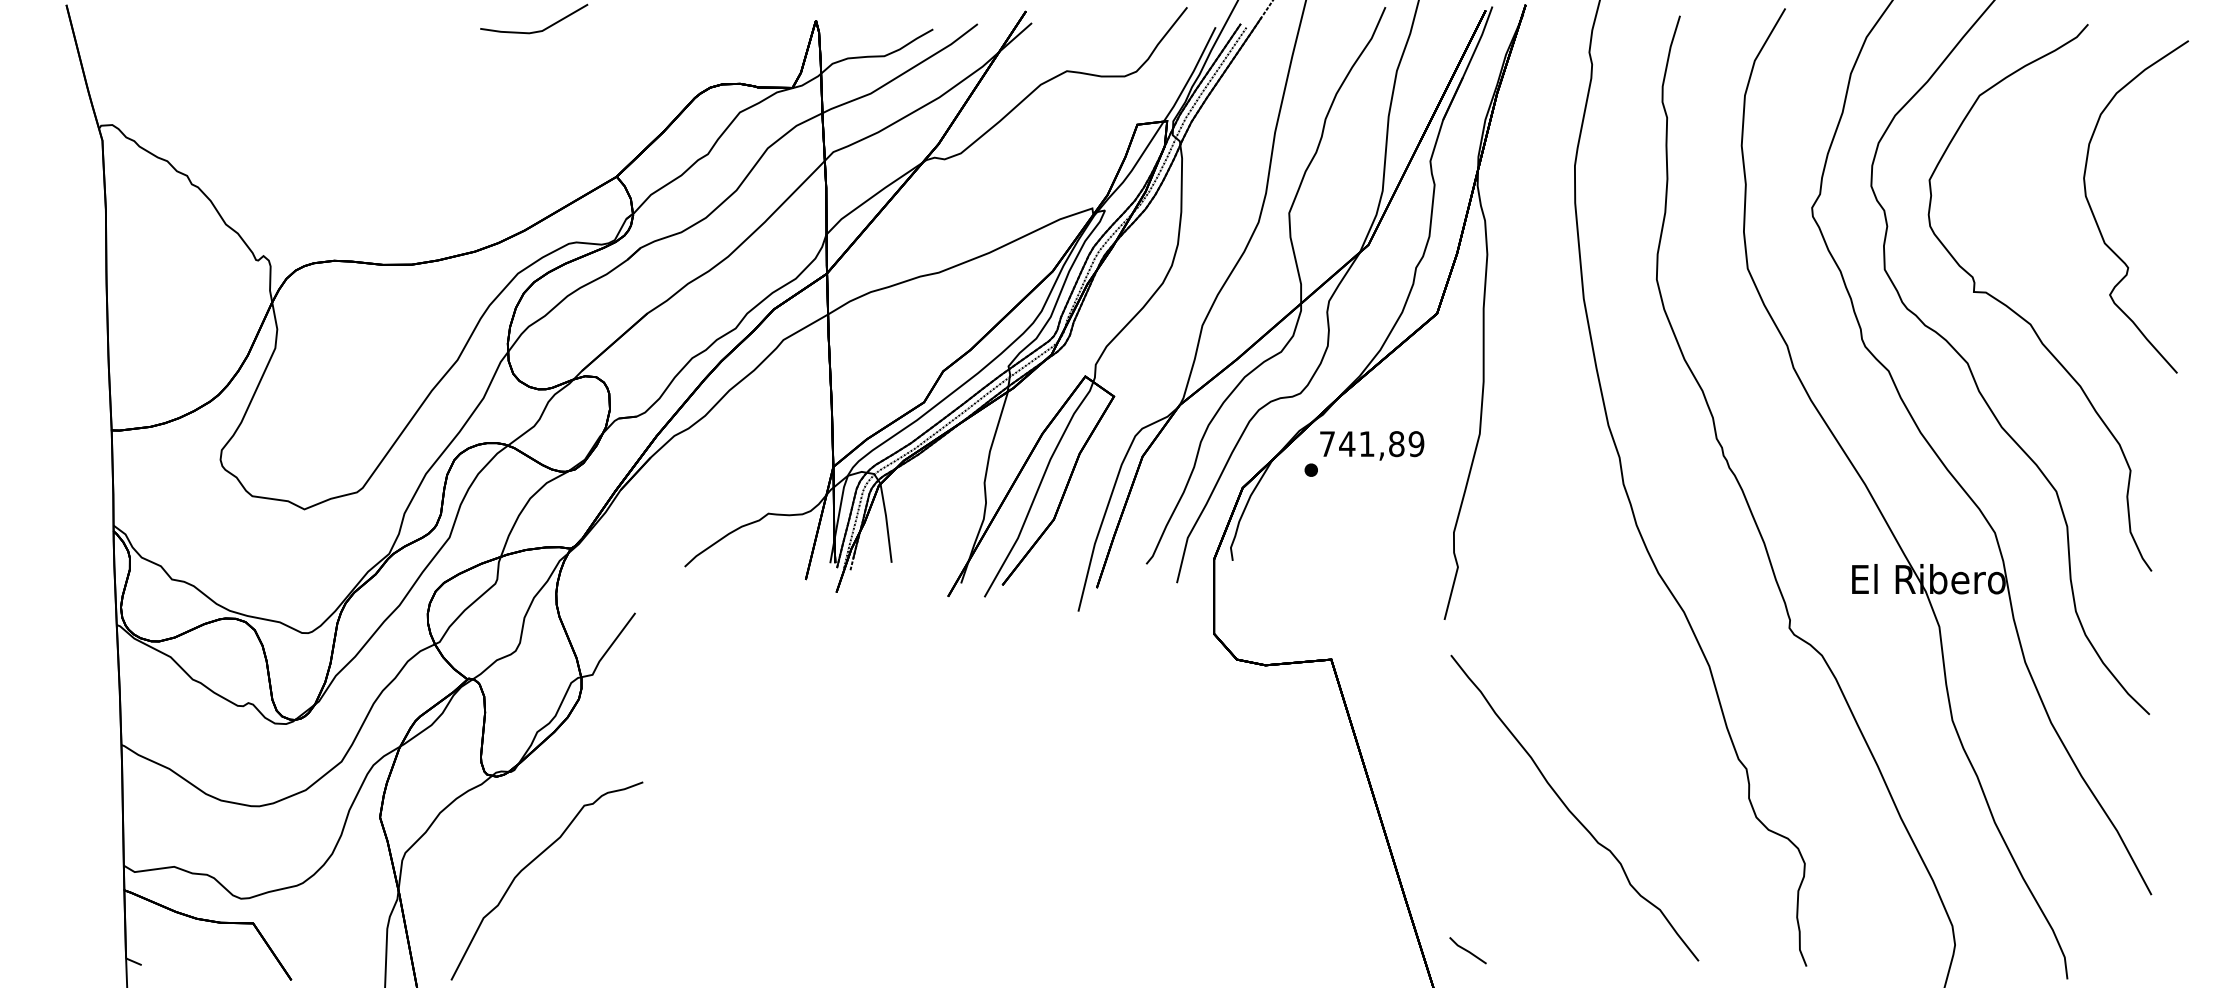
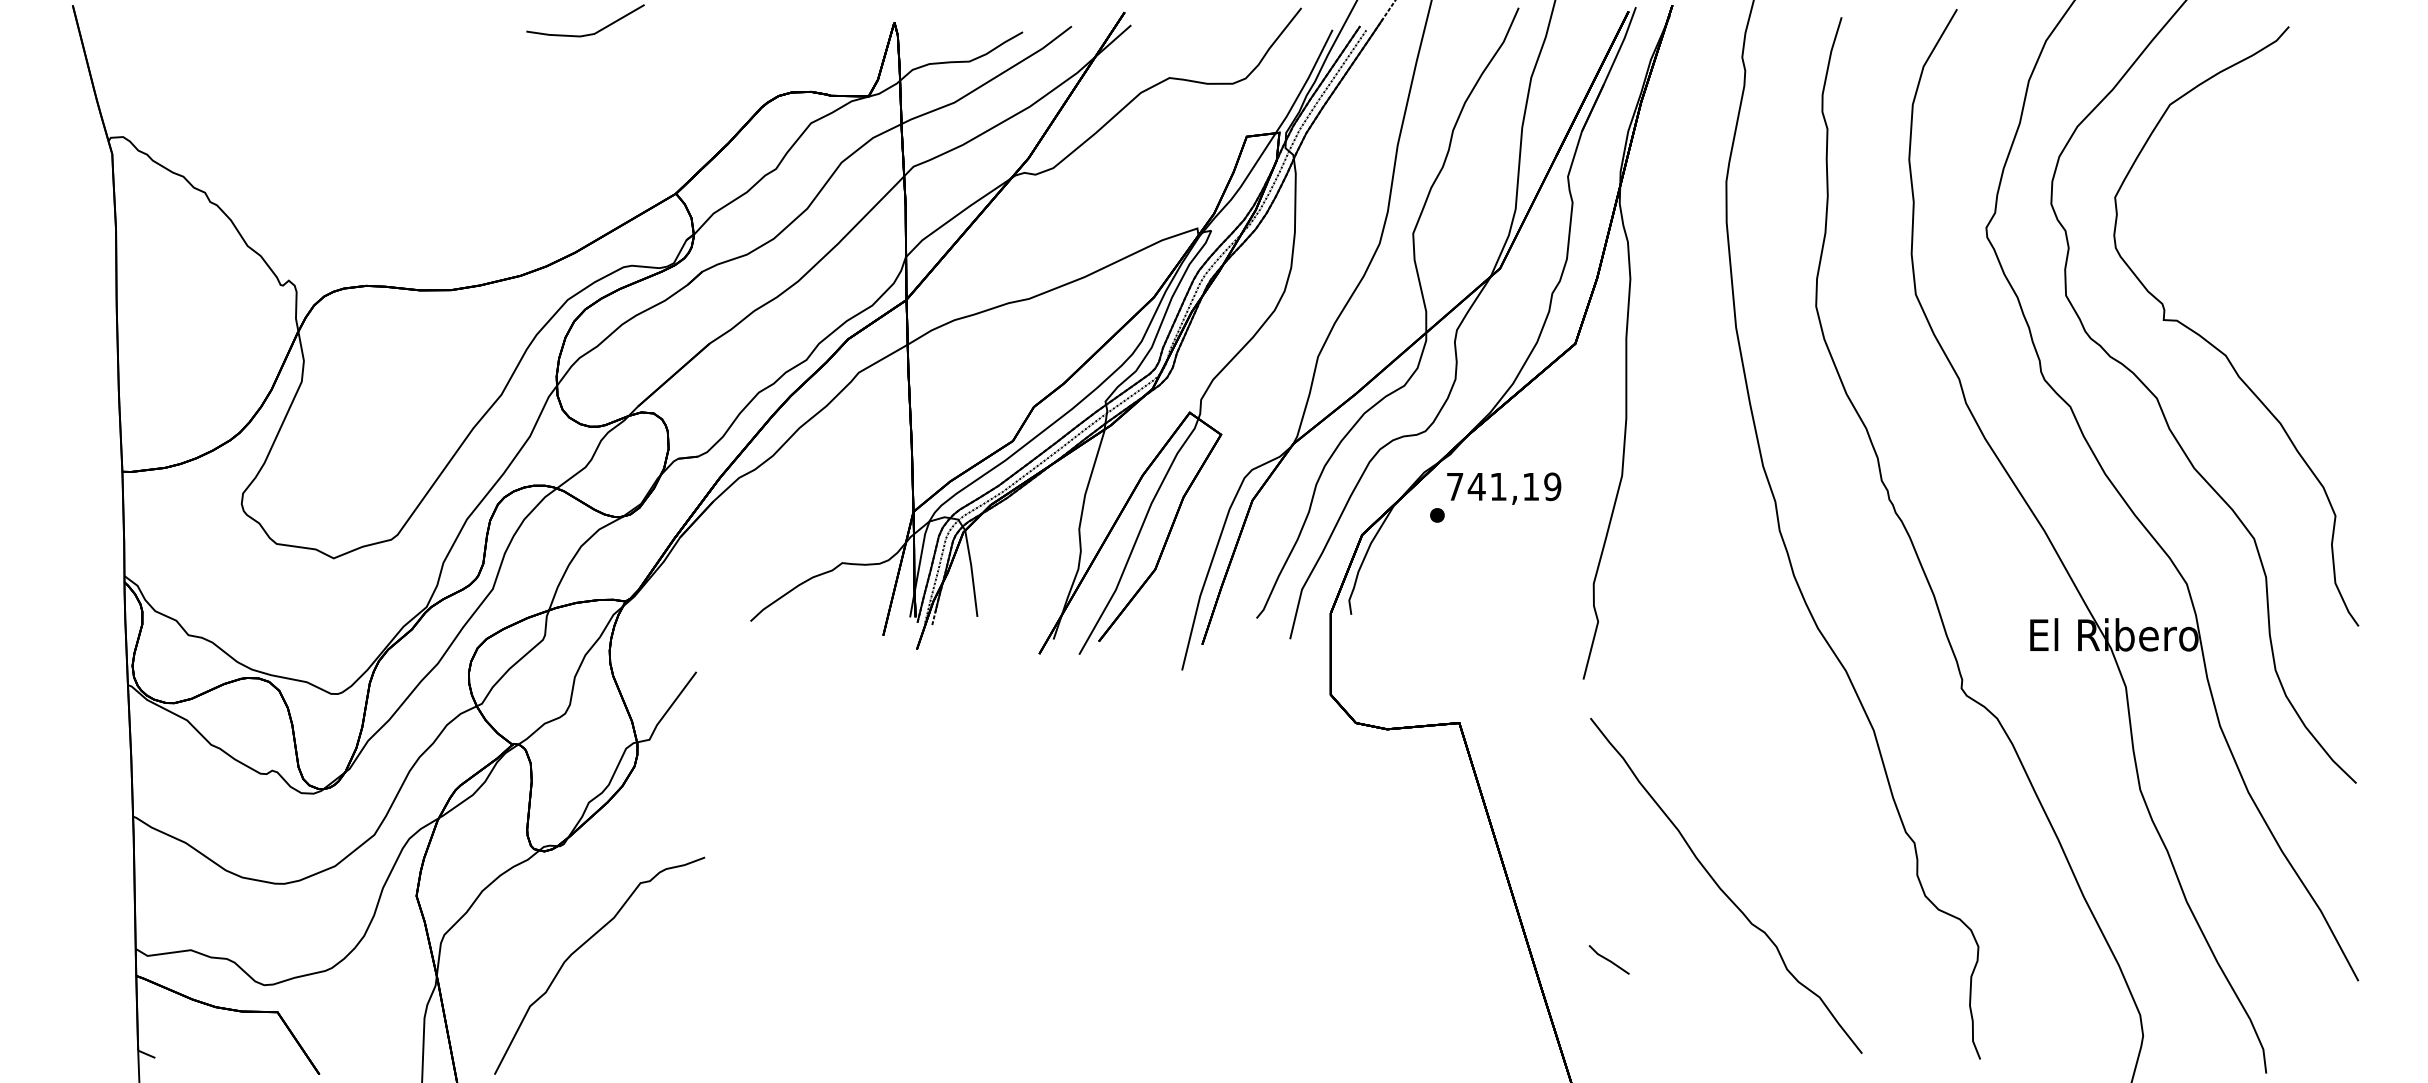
part: (2098, 224) -> (2300, 246), removed
text: (1396, 444) -> (1530, 487), 741,89 -> 741,19
line: (1467, 950) -> (1608, 959), moved

